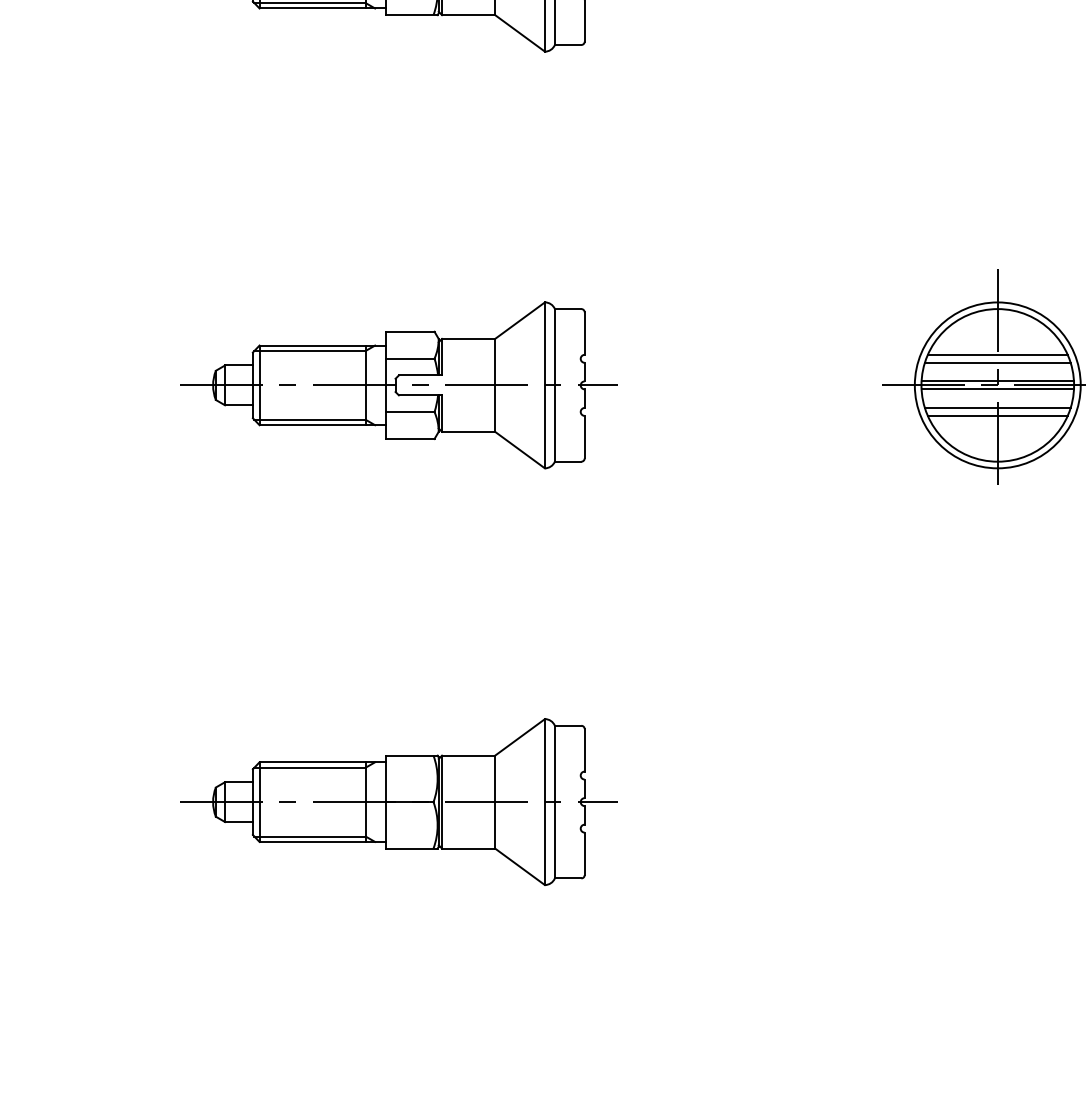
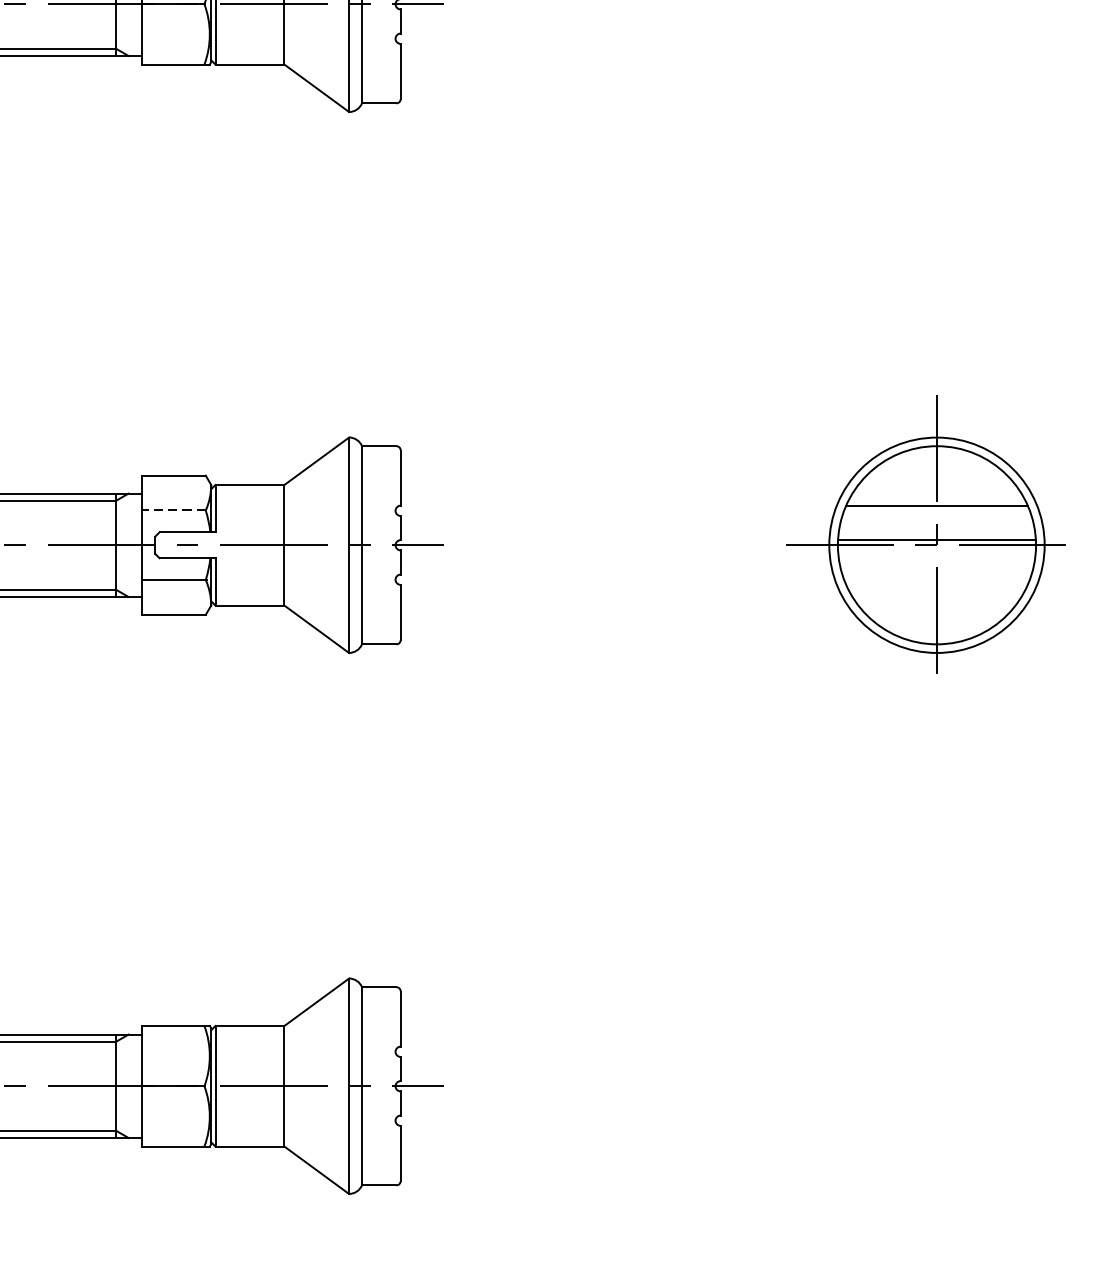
line: (409, 358) -> (173, 510), solid -> dashed
line: (997, 362) -> (936, 515), removed
line: (997, 389) -> (936, 550), removed
line: (997, 407) -> (936, 573), removed
line: (997, 415) -> (936, 584), removed

